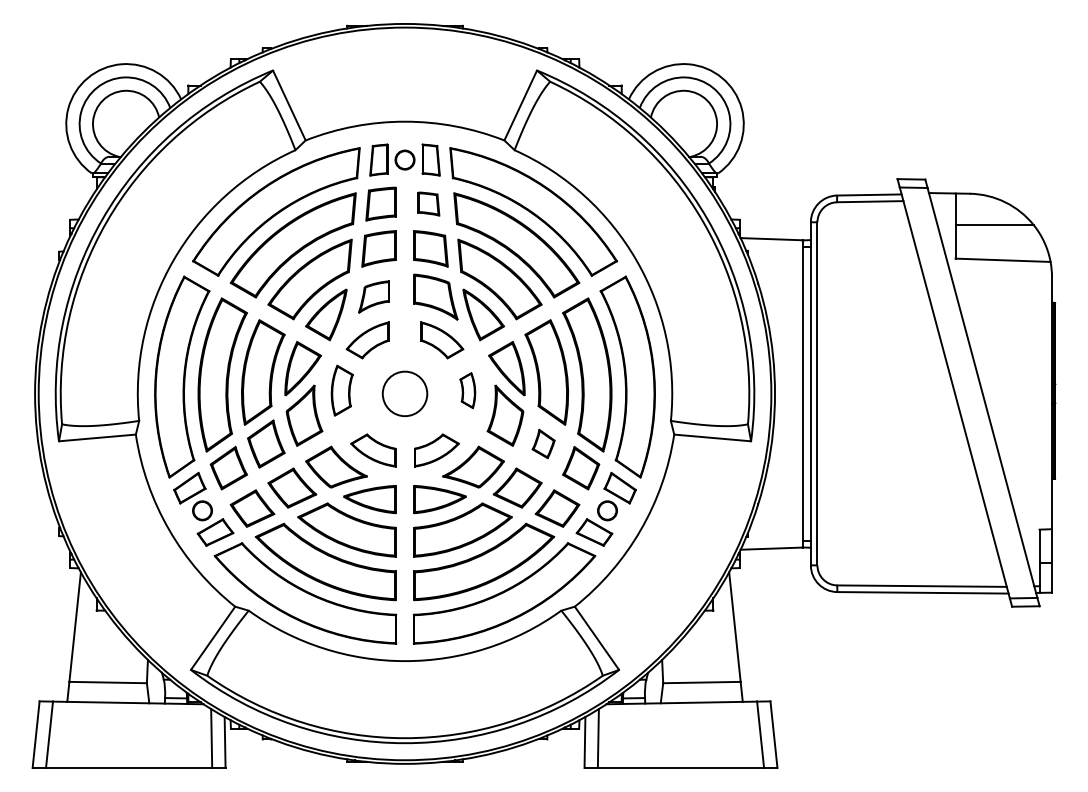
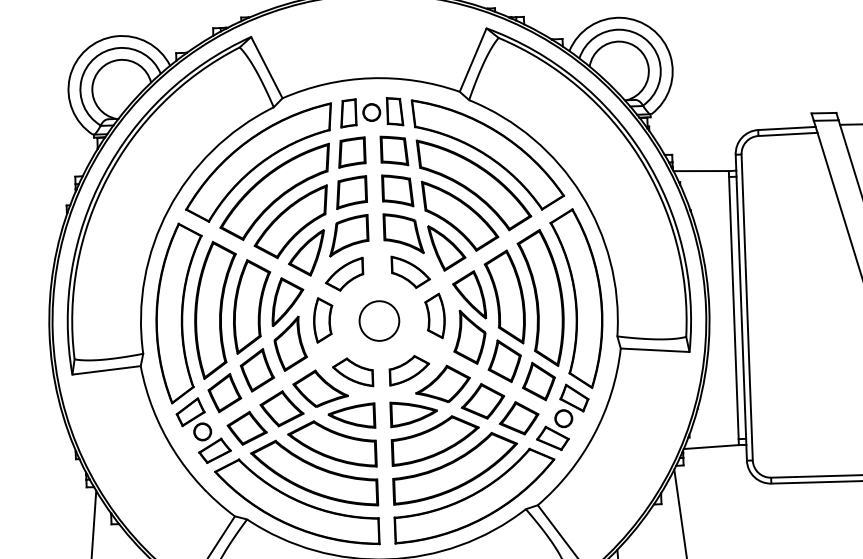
part: (428, 203) -> (394, 150), size x1.43
part: (373, 296) -> (348, 235), size x1.43
part: (467, 390) -> (435, 315), size x1.43
part: (543, 443) -> (504, 360), size x1.67

